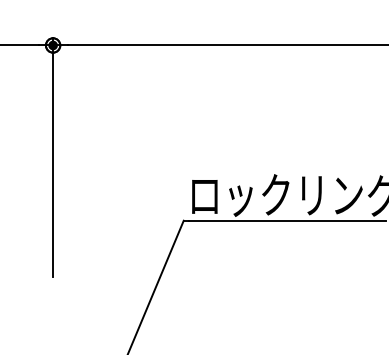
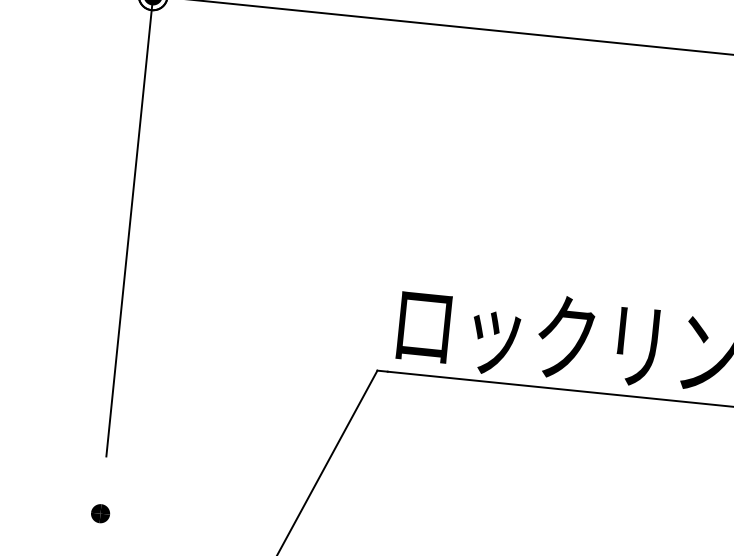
part: (52, 305) -> (99, 512), added

